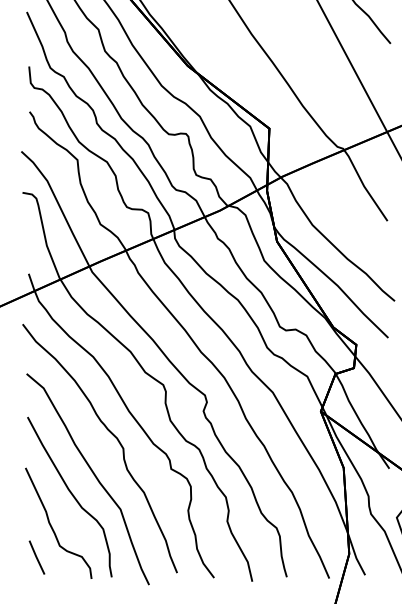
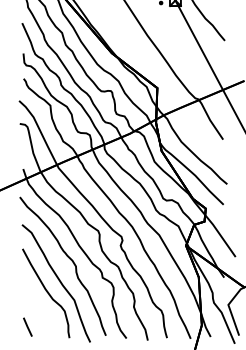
curve: (54, 527) -> (37, 310), removed

